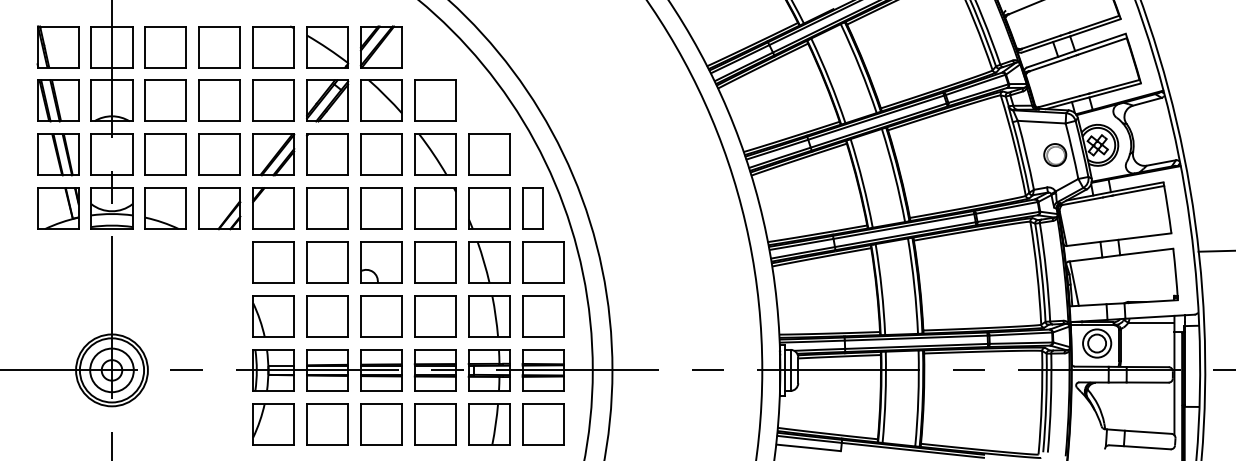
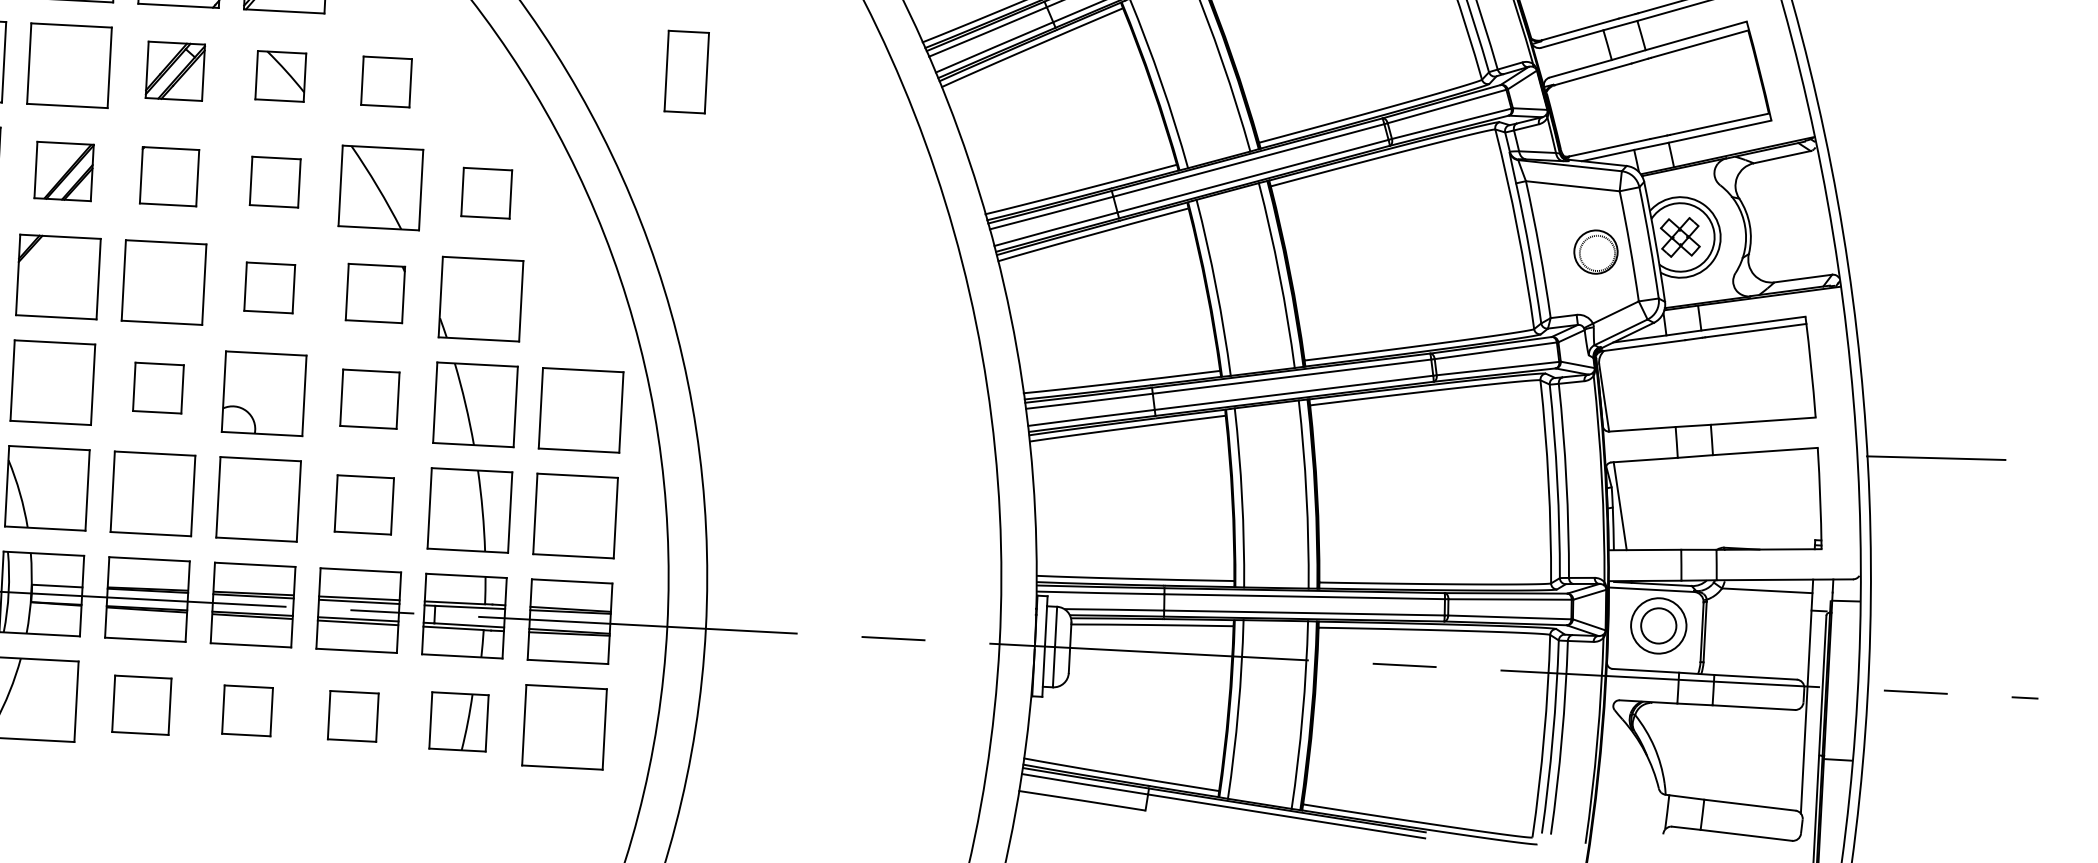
part: (327, 100) -> (175, 70), size x0.7
part: (381, 100) -> (280, 75), size x0.6
part: (435, 100) -> (386, 81), size x0.6
part: (273, 154) -> (63, 170), size x0.7
part: (327, 154) -> (169, 176), size x0.7
part: (381, 154) -> (275, 181), size x0.6
part: (489, 154) -> (487, 192), size x0.6
part: (381, 208) -> (269, 287), size x0.6
part: (435, 208) -> (375, 293), size x0.7
part: (532, 208) -> (686, 71), moved
part: (327, 262) -> (158, 387), size x0.6
part: (435, 262) -> (370, 399), size x0.7
part: (435, 316) -> (364, 504), size x0.7
part: (327, 424) -> (141, 705), size x0.7
part: (381, 424) -> (247, 711), size x0.6
part: (435, 424) -> (353, 716), size x0.6
part: (489, 424) -> (459, 722), size x0.7

